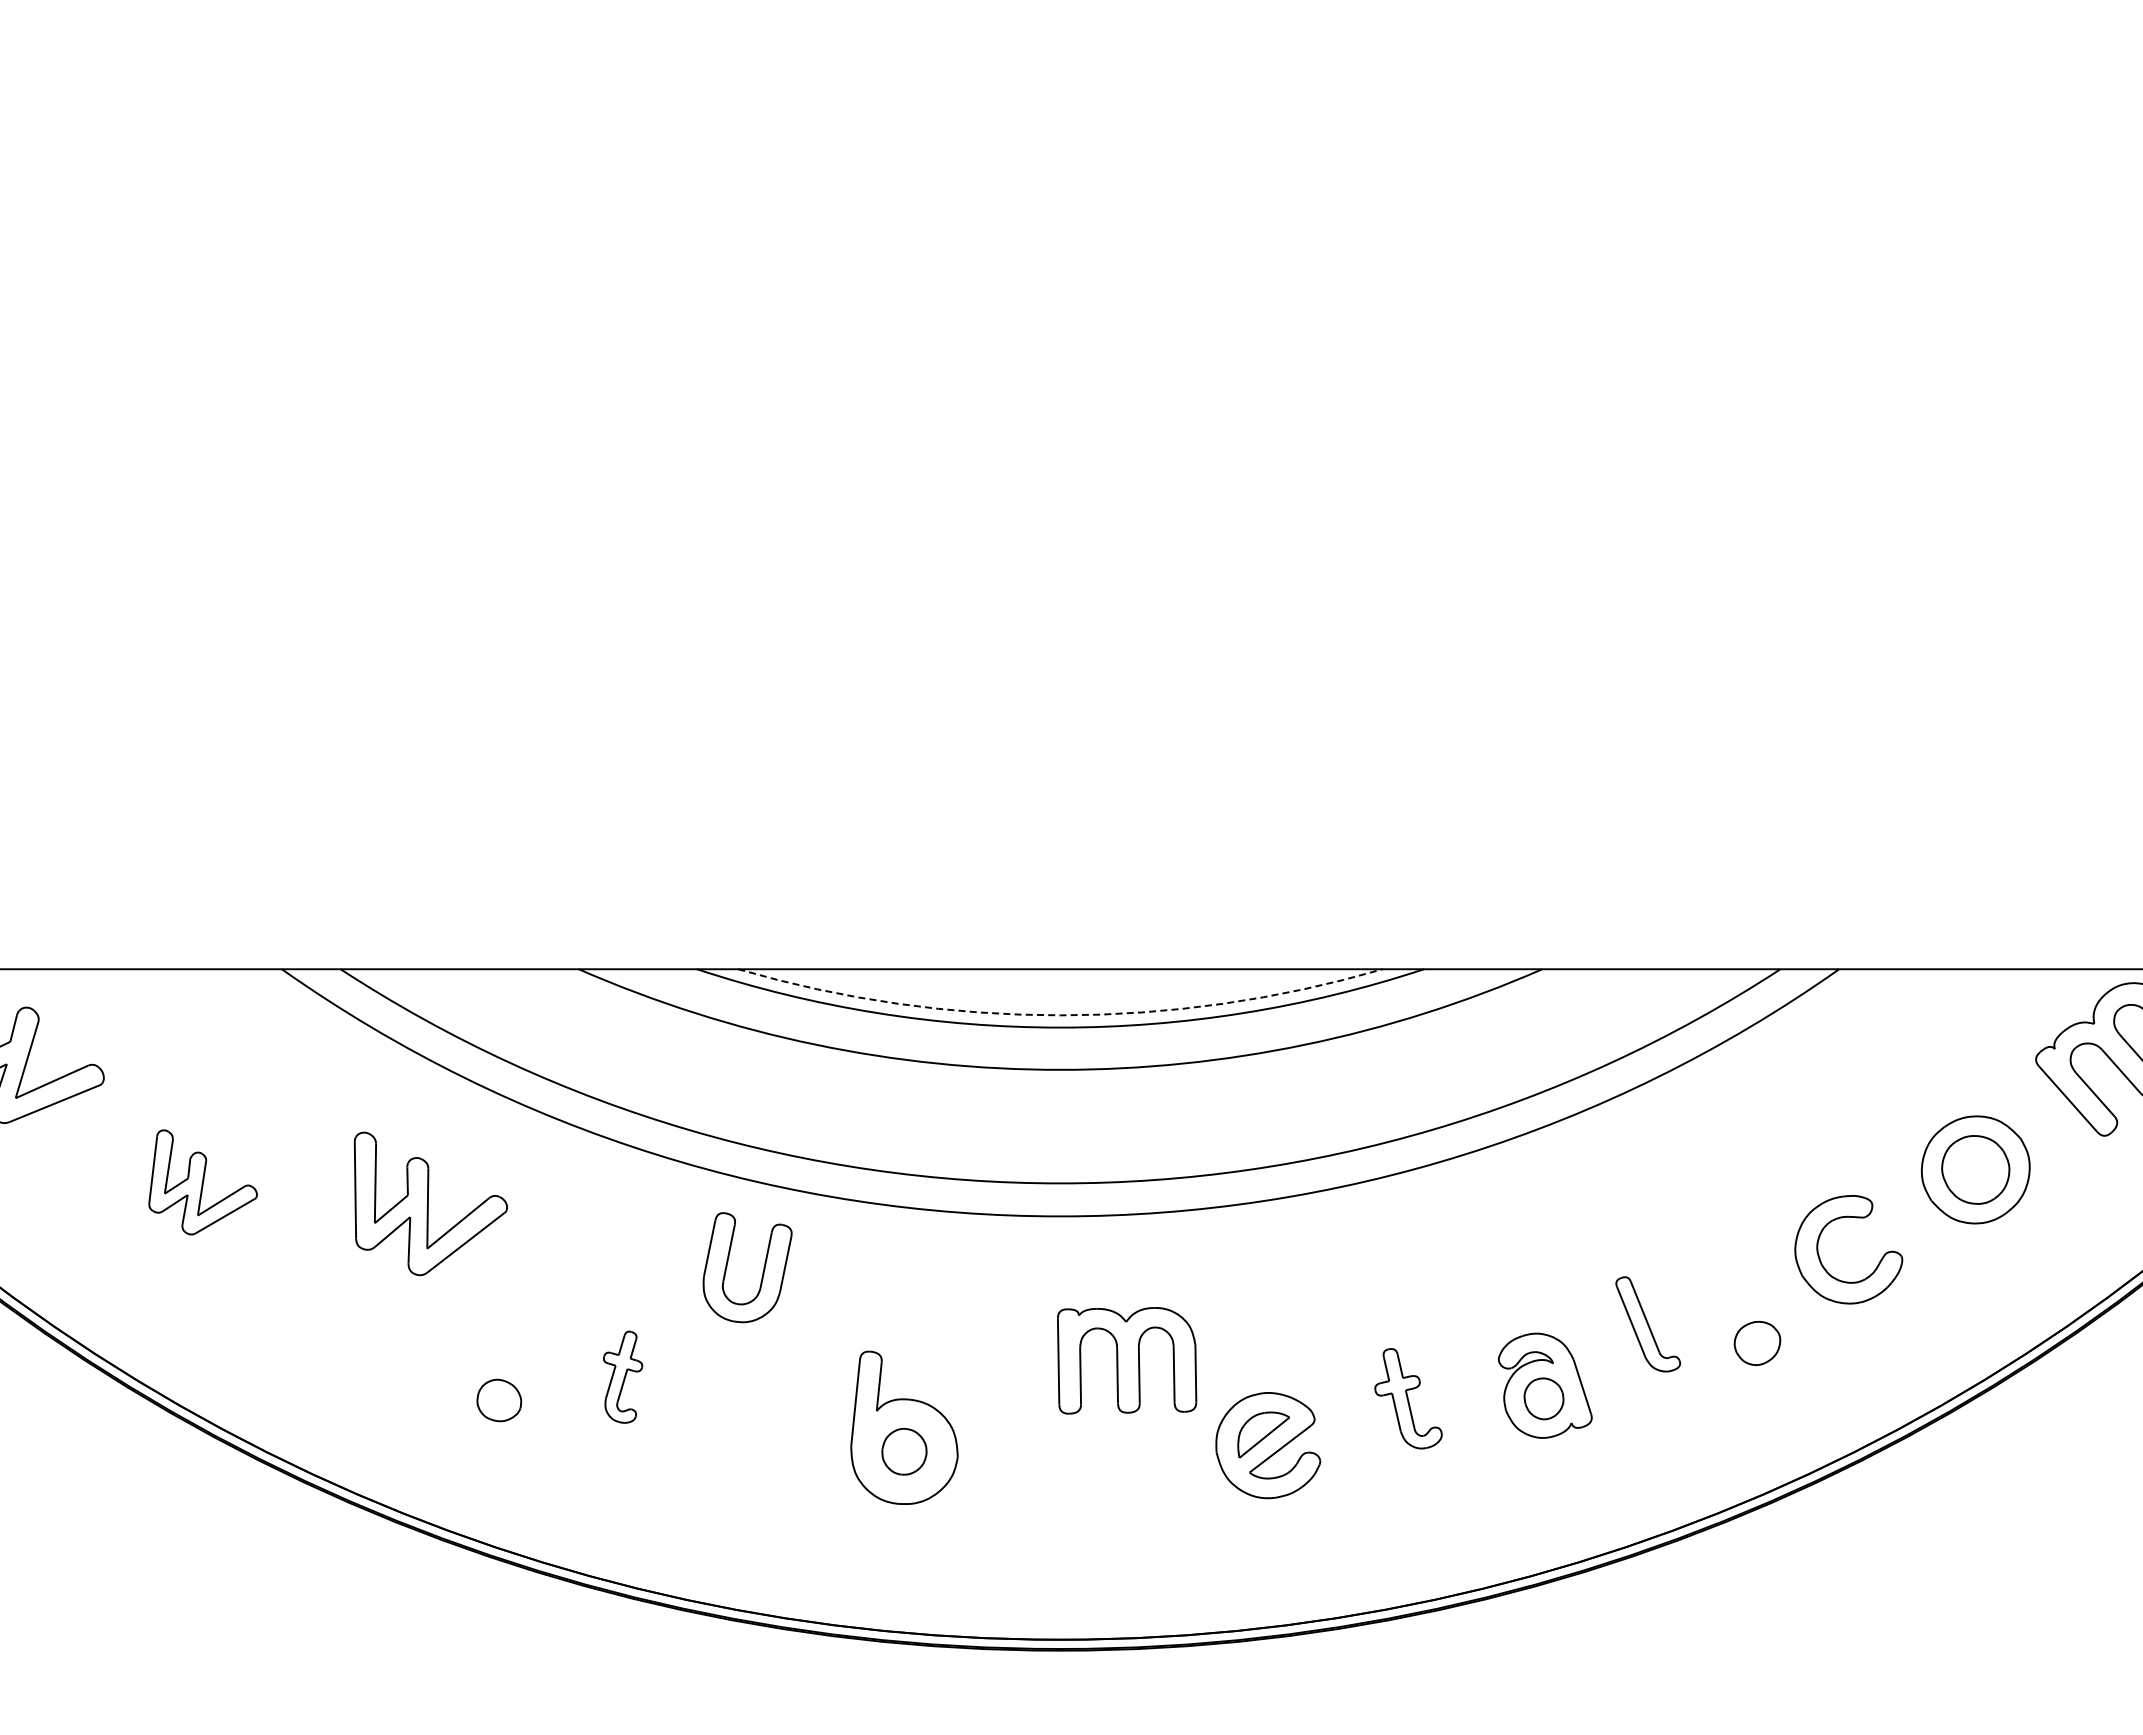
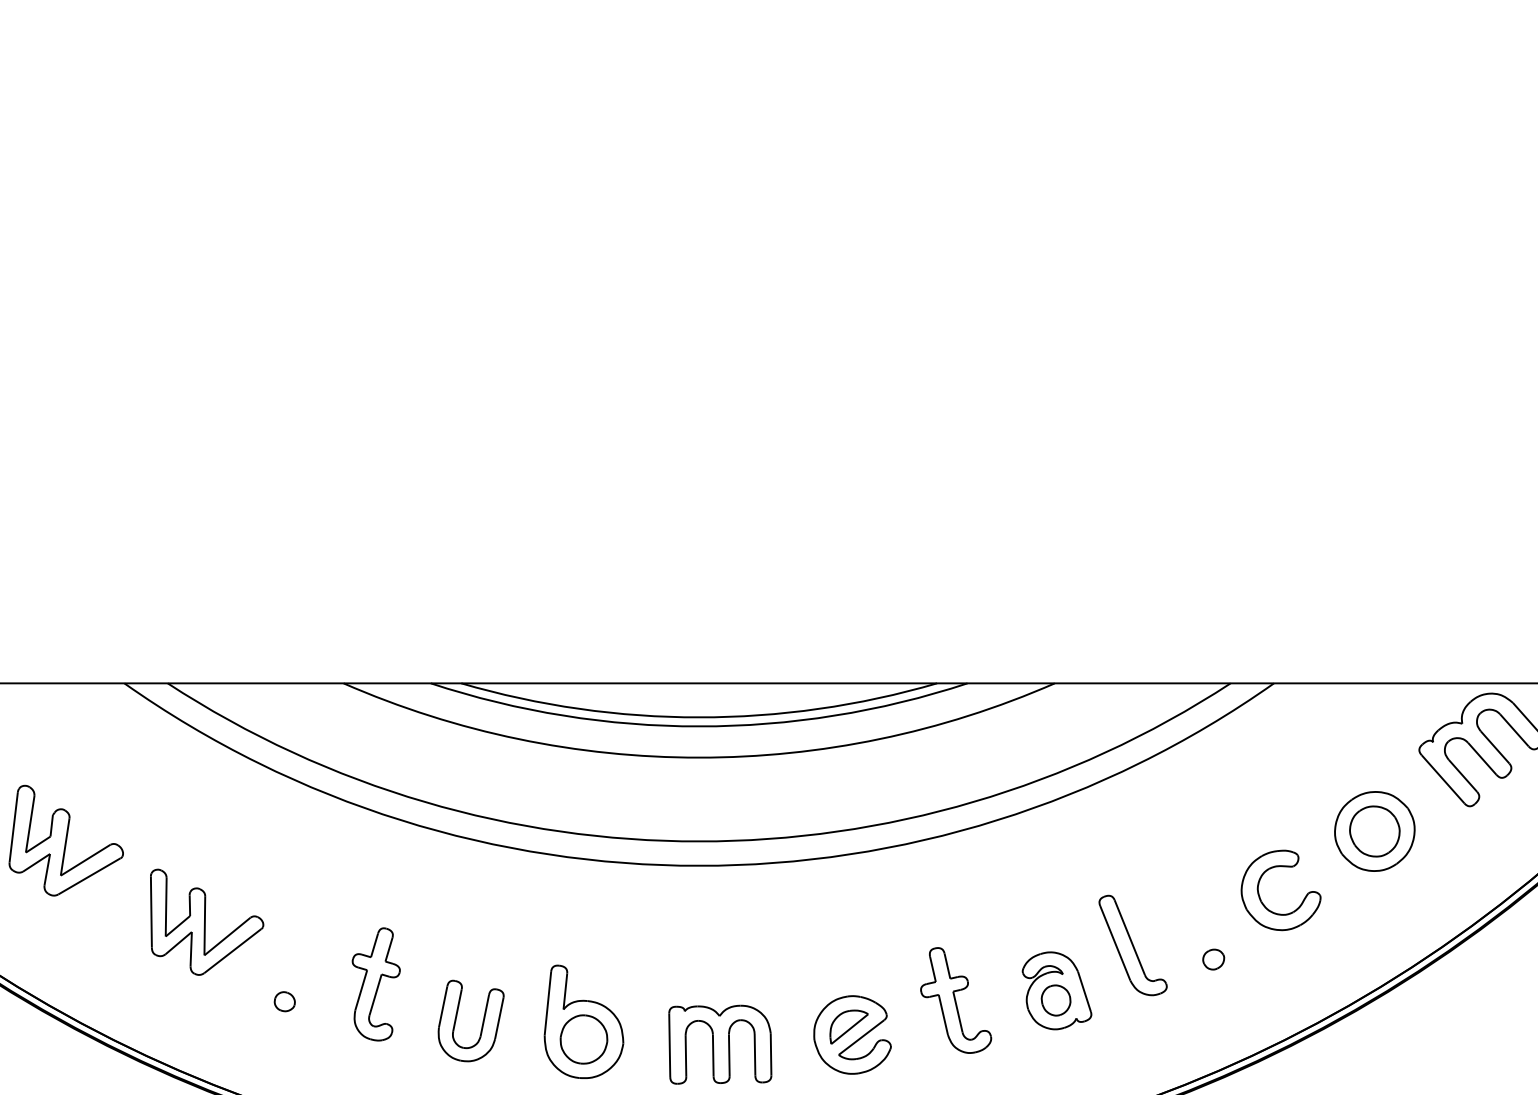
arc: (1060, 1015) -> (699, 717), dashed -> solid
part: (202, 1182) -> (65, 840), size x1.43
part: (430, 1203) -> (206, 921), moved
part: (762, 1272) -> (482, 1024), moved
part: (1647, 1324) -> (1132, 945), size x1.43
part: (1757, 1343) -> (1213, 959), size x0.62
part: (1127, 1360) -> (720, 1044), moved
part: (622, 1377) -> (375, 984), size x1.67
part: (1408, 1398) -> (956, 1000), size x1.43
part: (498, 1400) -> (284, 1001), size x0.62
part: (904, 1451) -> (584, 1039), size x1.43

